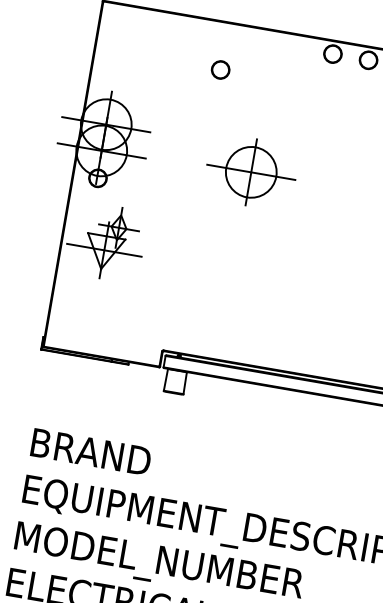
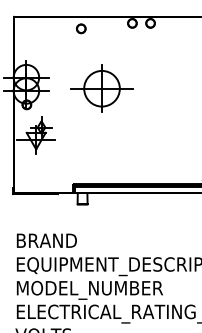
part: (221, 69) -> (81, 28), moved
part: (252, 171) -> (102, 88), size x1.4

